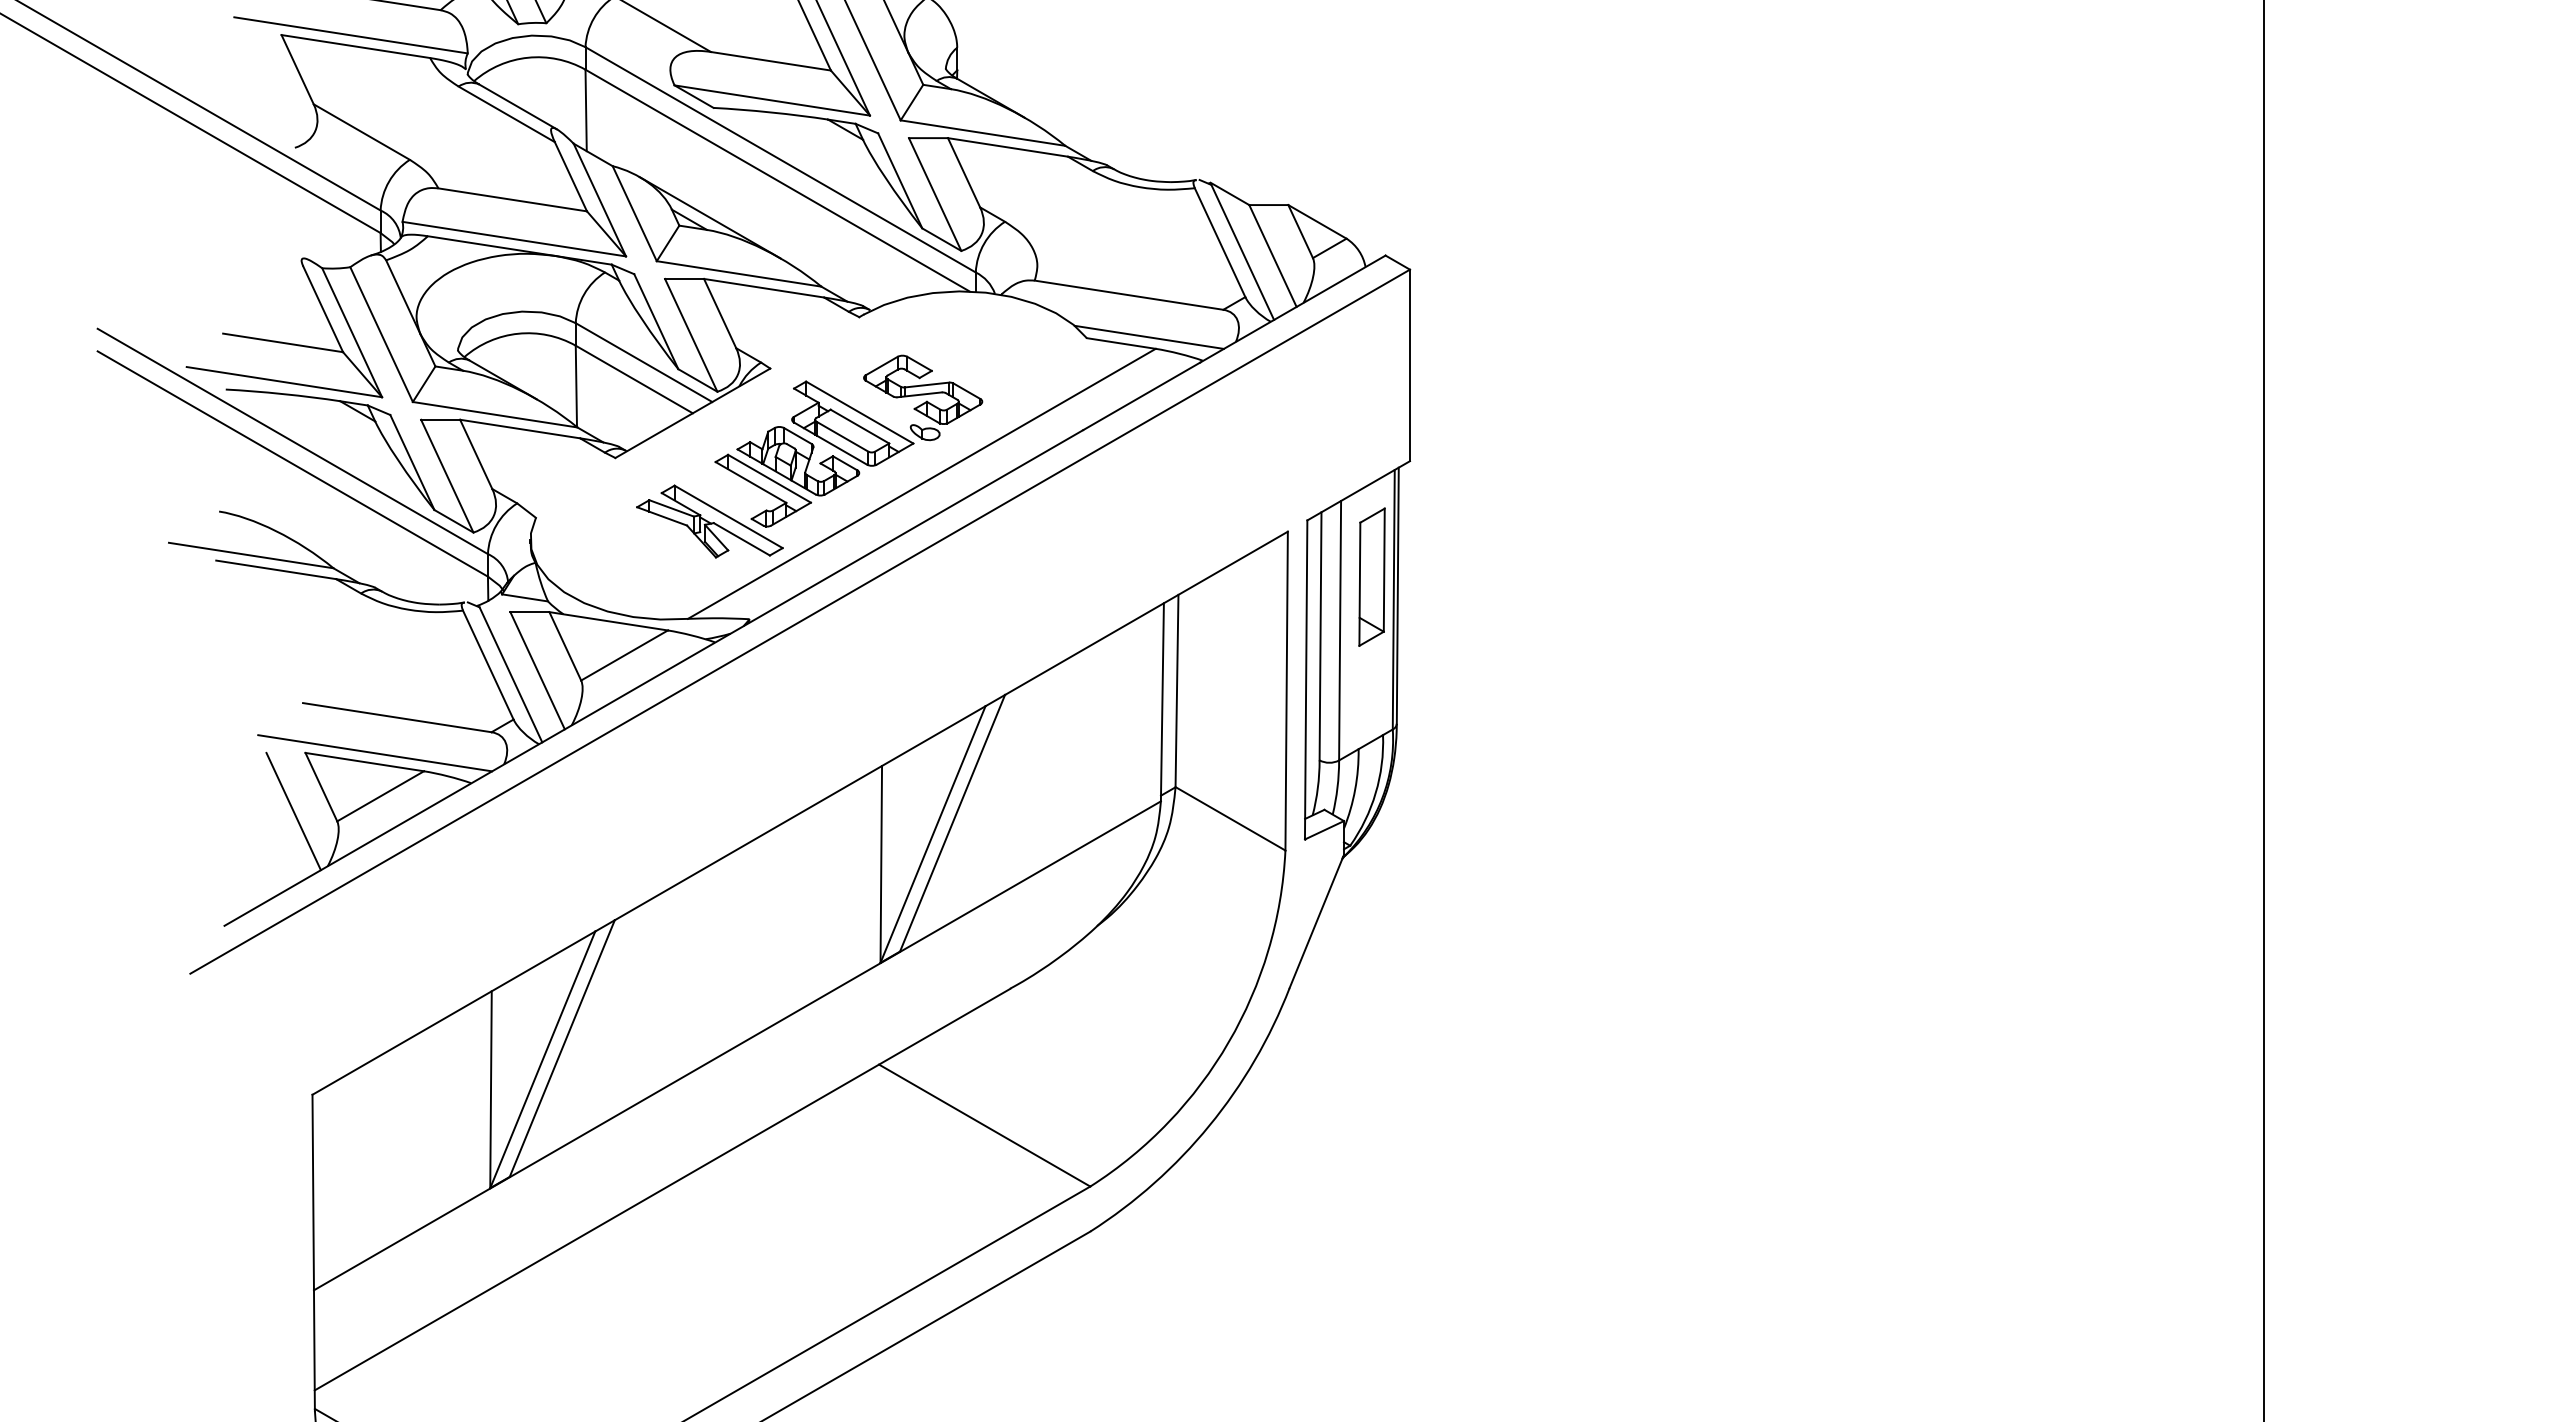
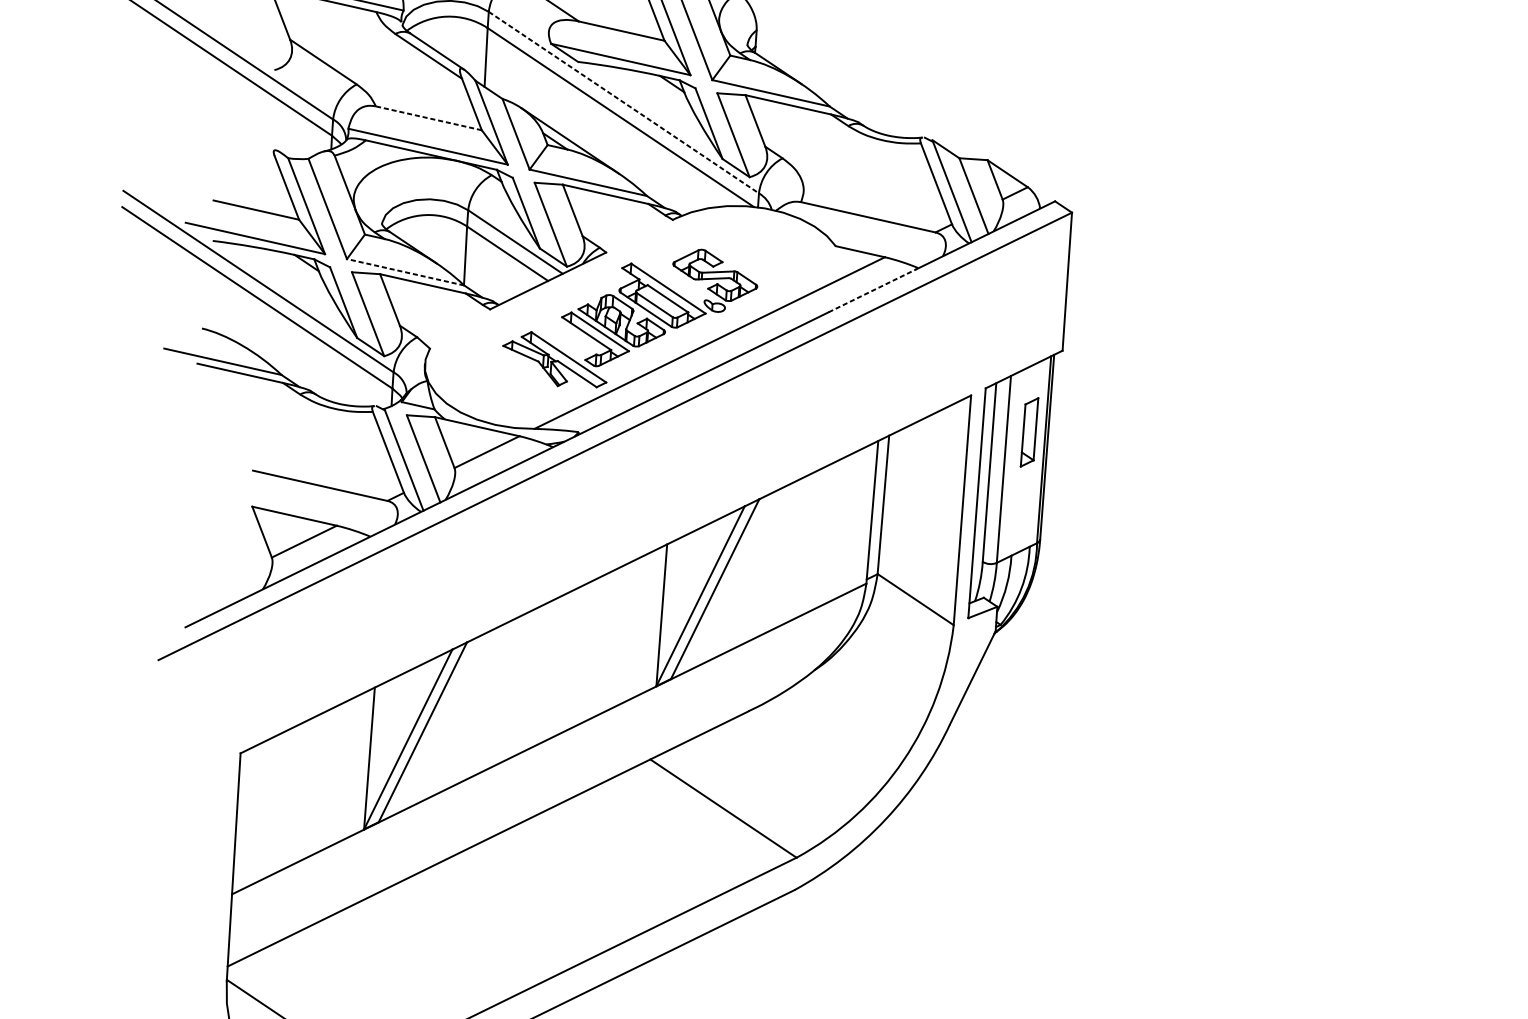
line: (781, 160) -> (624, 103), solid -> dashed
line: (512, 199) -> (428, 118), solid -> dashed
line: (1148, 336) -> (880, 248), removed
line: (1141, 396) -> (872, 290), solid -> dashed
line: (494, 414) -> (405, 272), solid -> dashed
part: (1371, 576) -> (1029, 431), size x0.7
line: (375, 753) -> (302, 510), removed
line: (293, 811) -> (240, 548), removed

